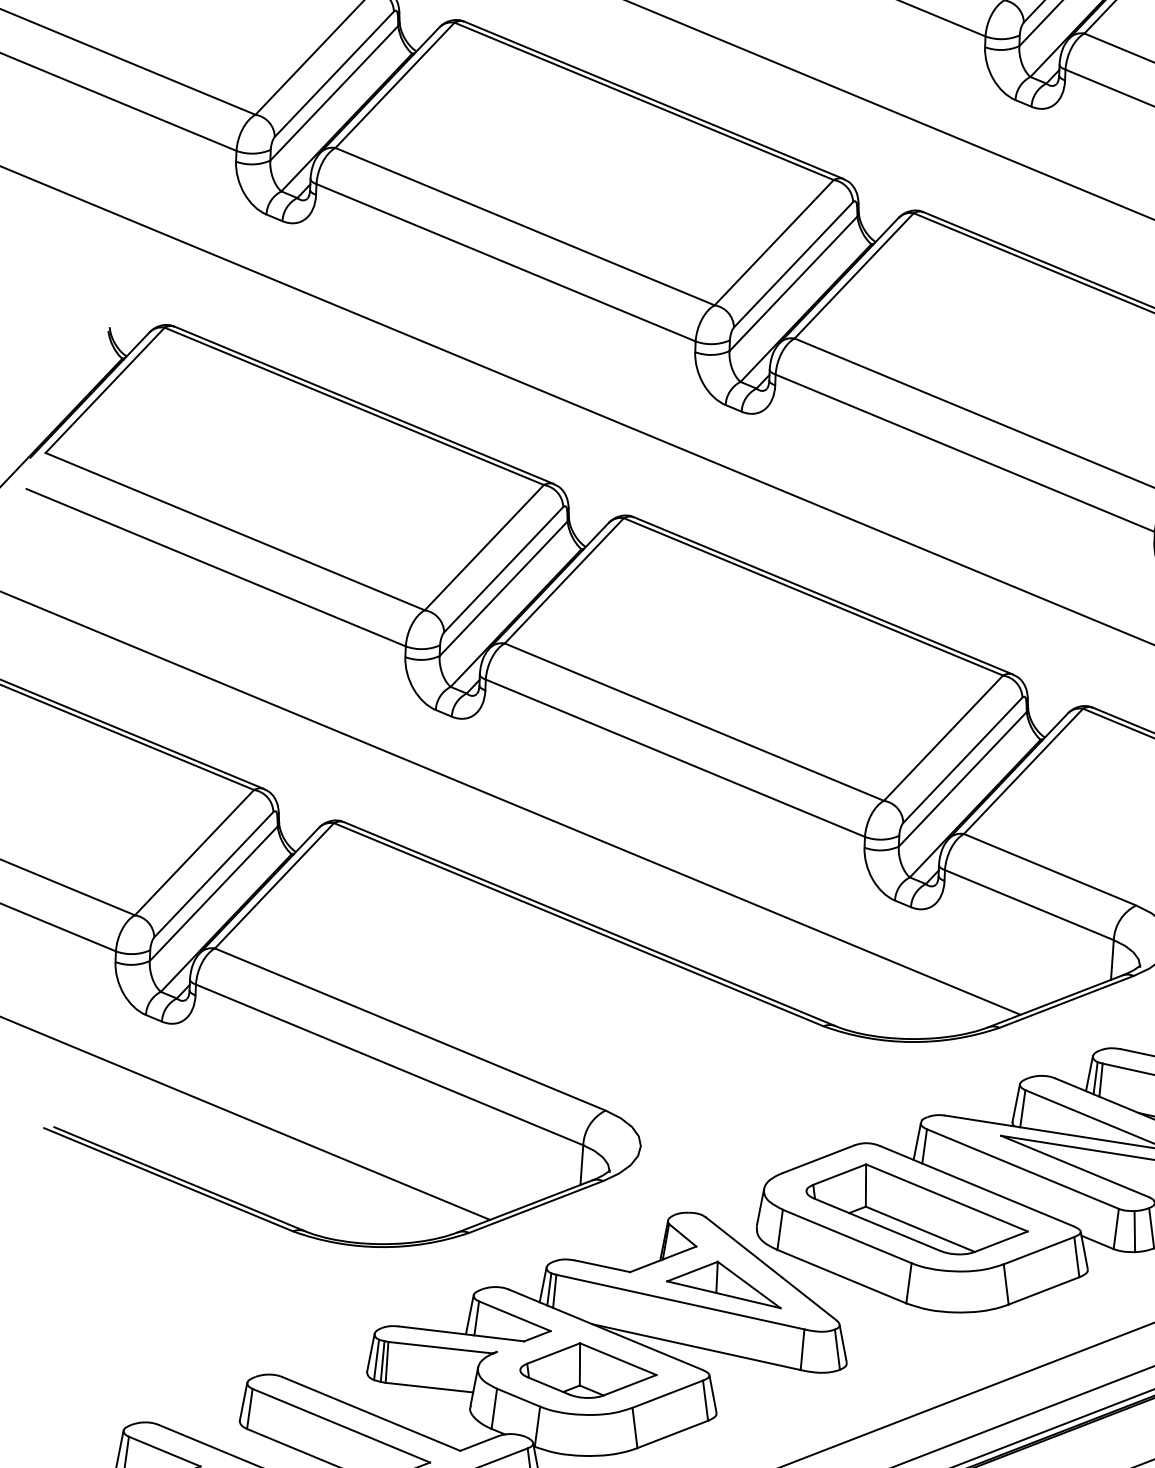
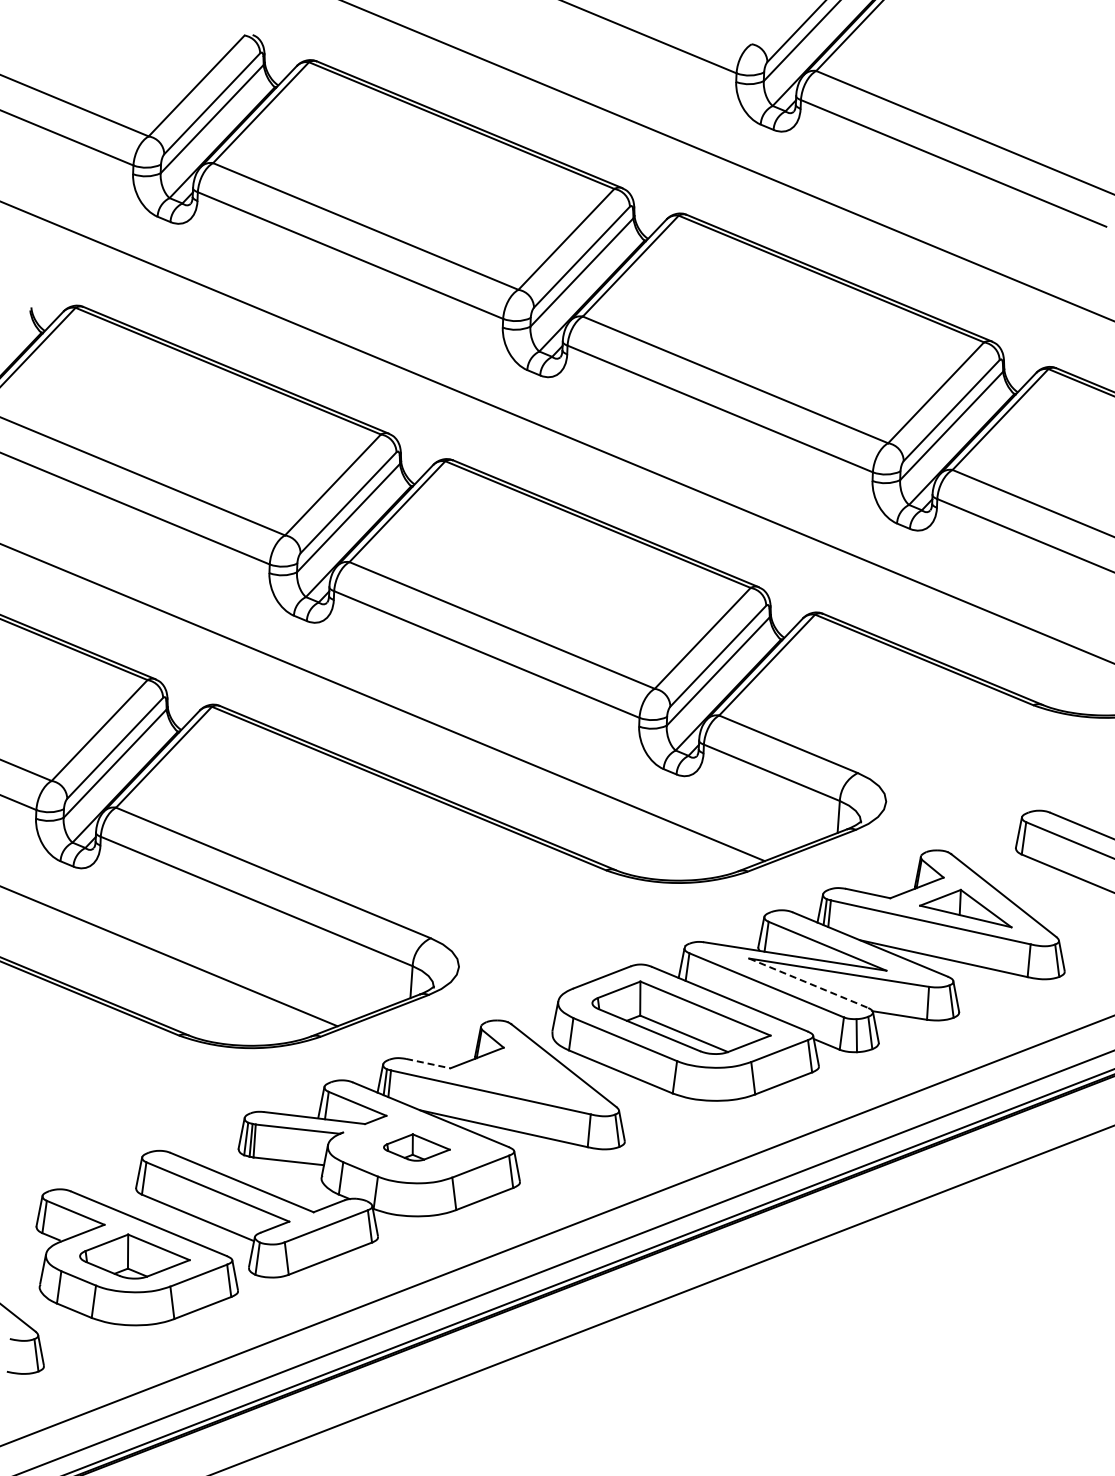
line: (1076, 1166) -> (809, 983), solid -> dashed
line: (602, 1266) -> (428, 1063), solid -> dashed
part: (723, 1284) -> (525, 1078), removed
part: (588, 1370) -> (416, 1147), size x0.6

